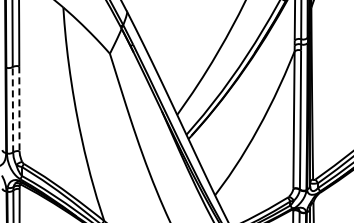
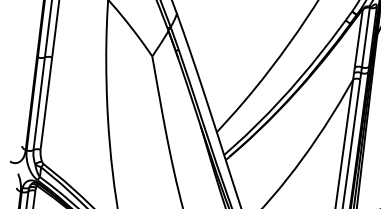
line: (12, 108) -> (38, 102), dashed -> solid
line: (19, 108) -> (46, 103), dashed -> solid

